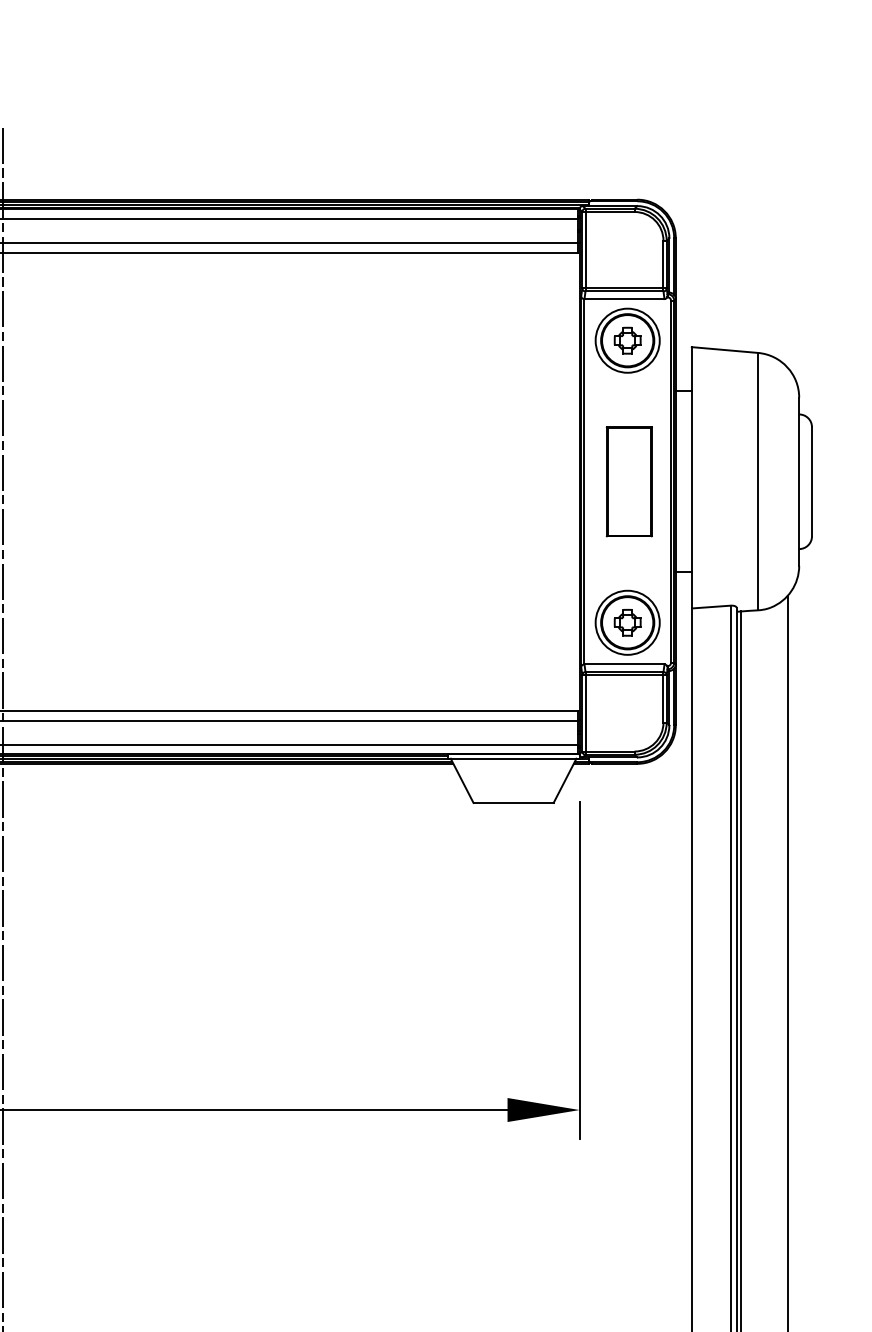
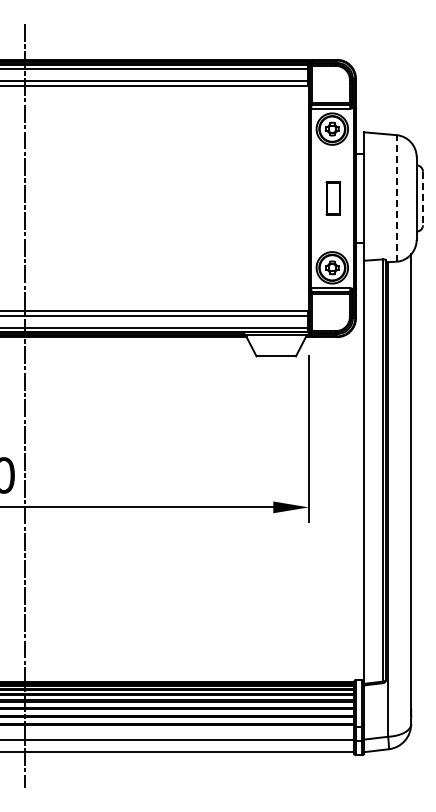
line: (758, 479) -> (396, 197), solid -> dashed
part: (630, 481) -> (333, 198), size x0.6
line: (811, 481) -> (422, 198), solid -> dashed

